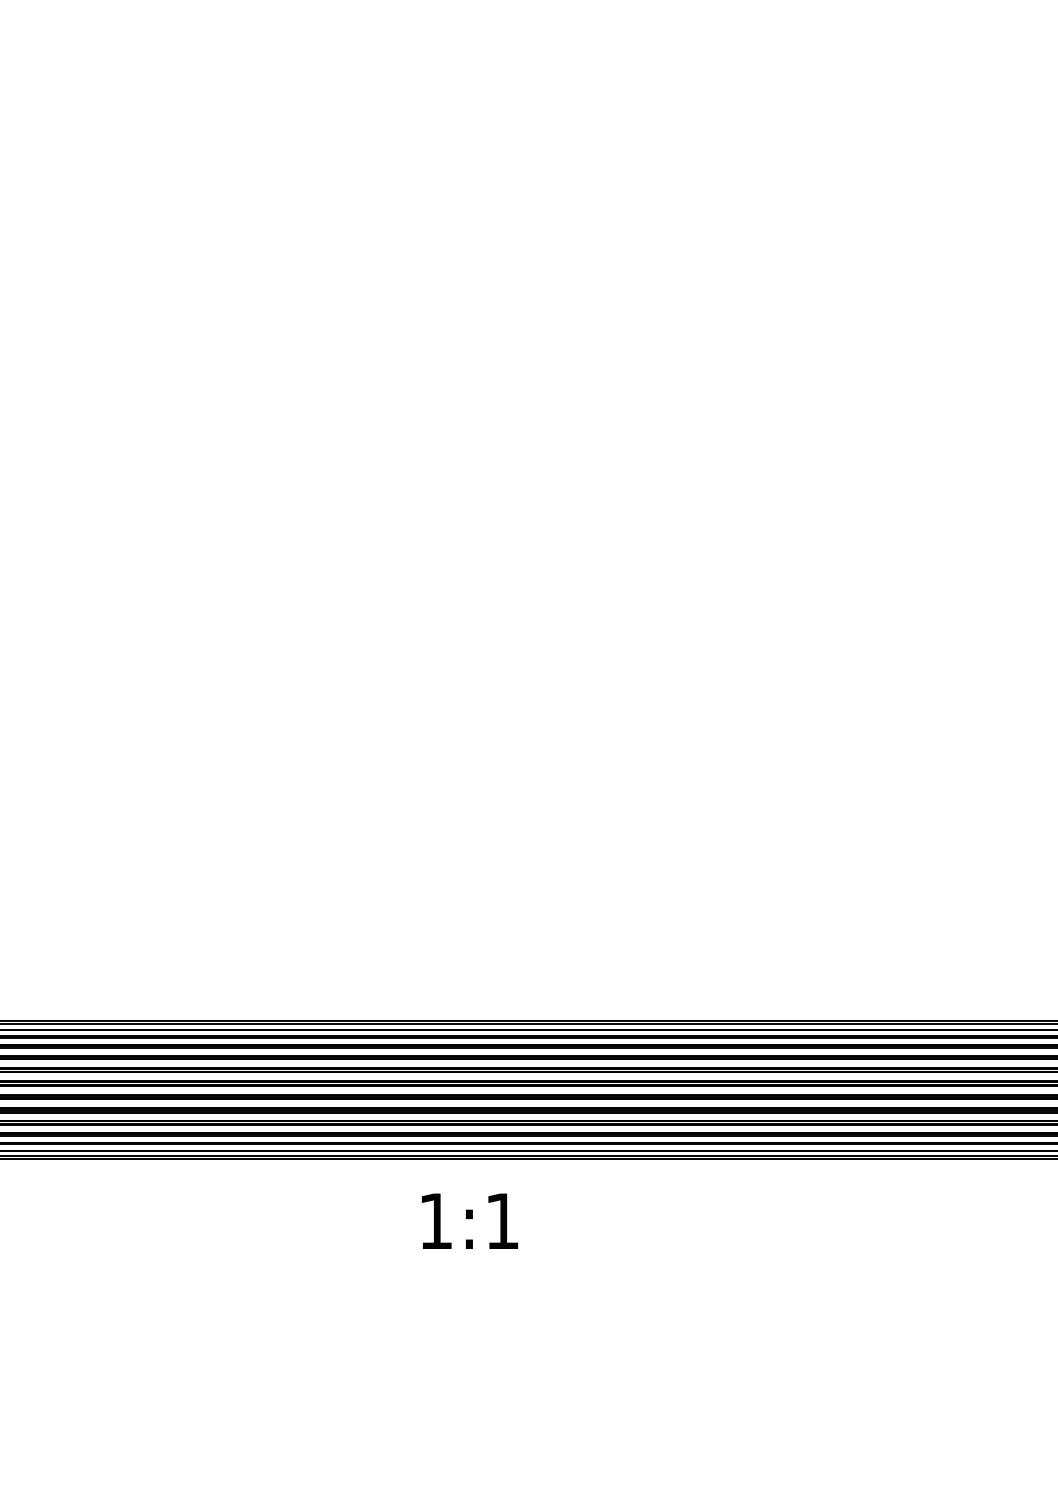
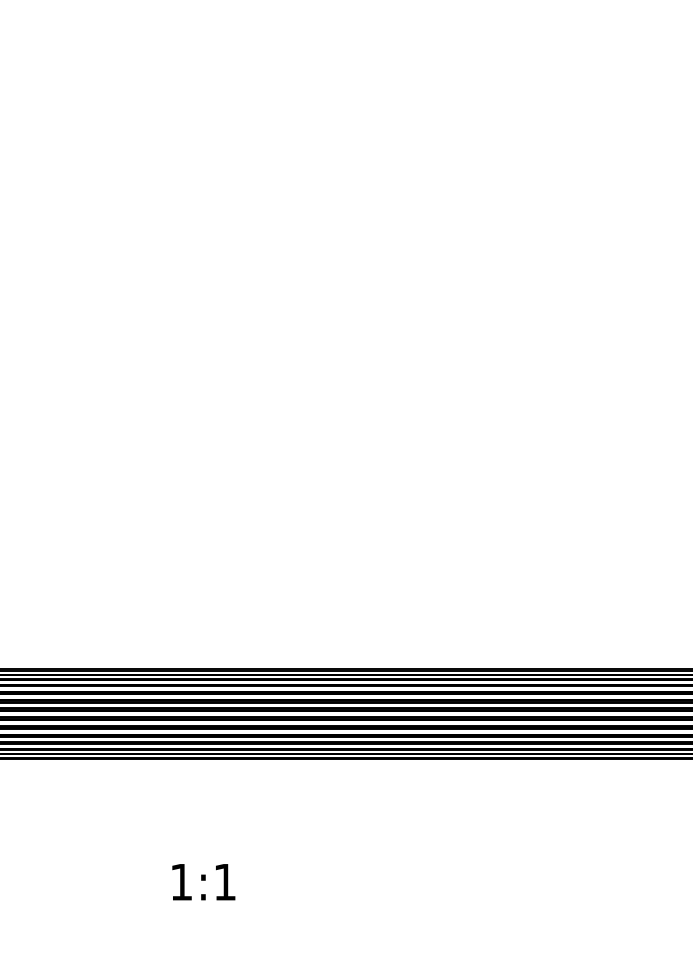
text: (469, 1221) -> (203, 882), moved

